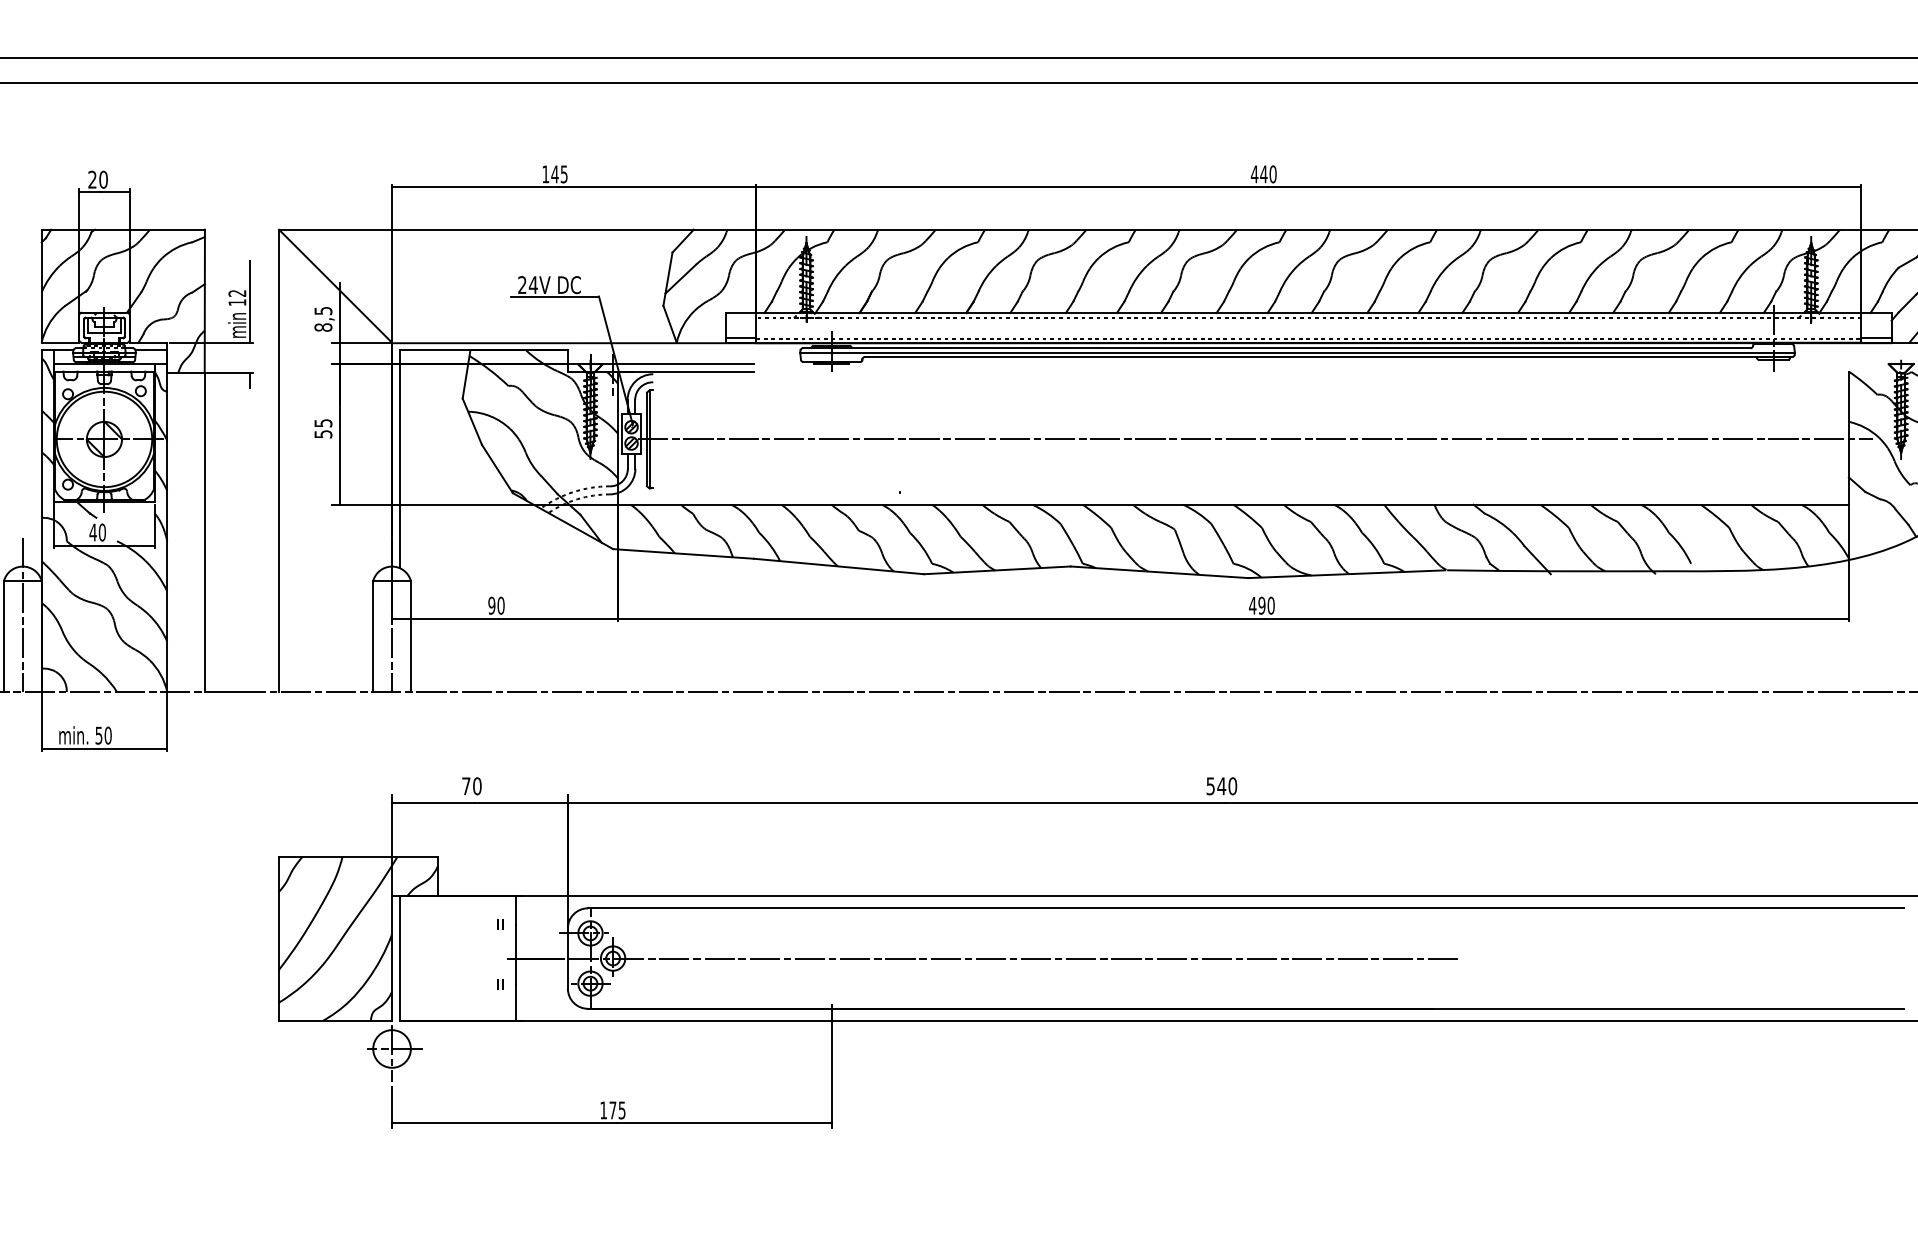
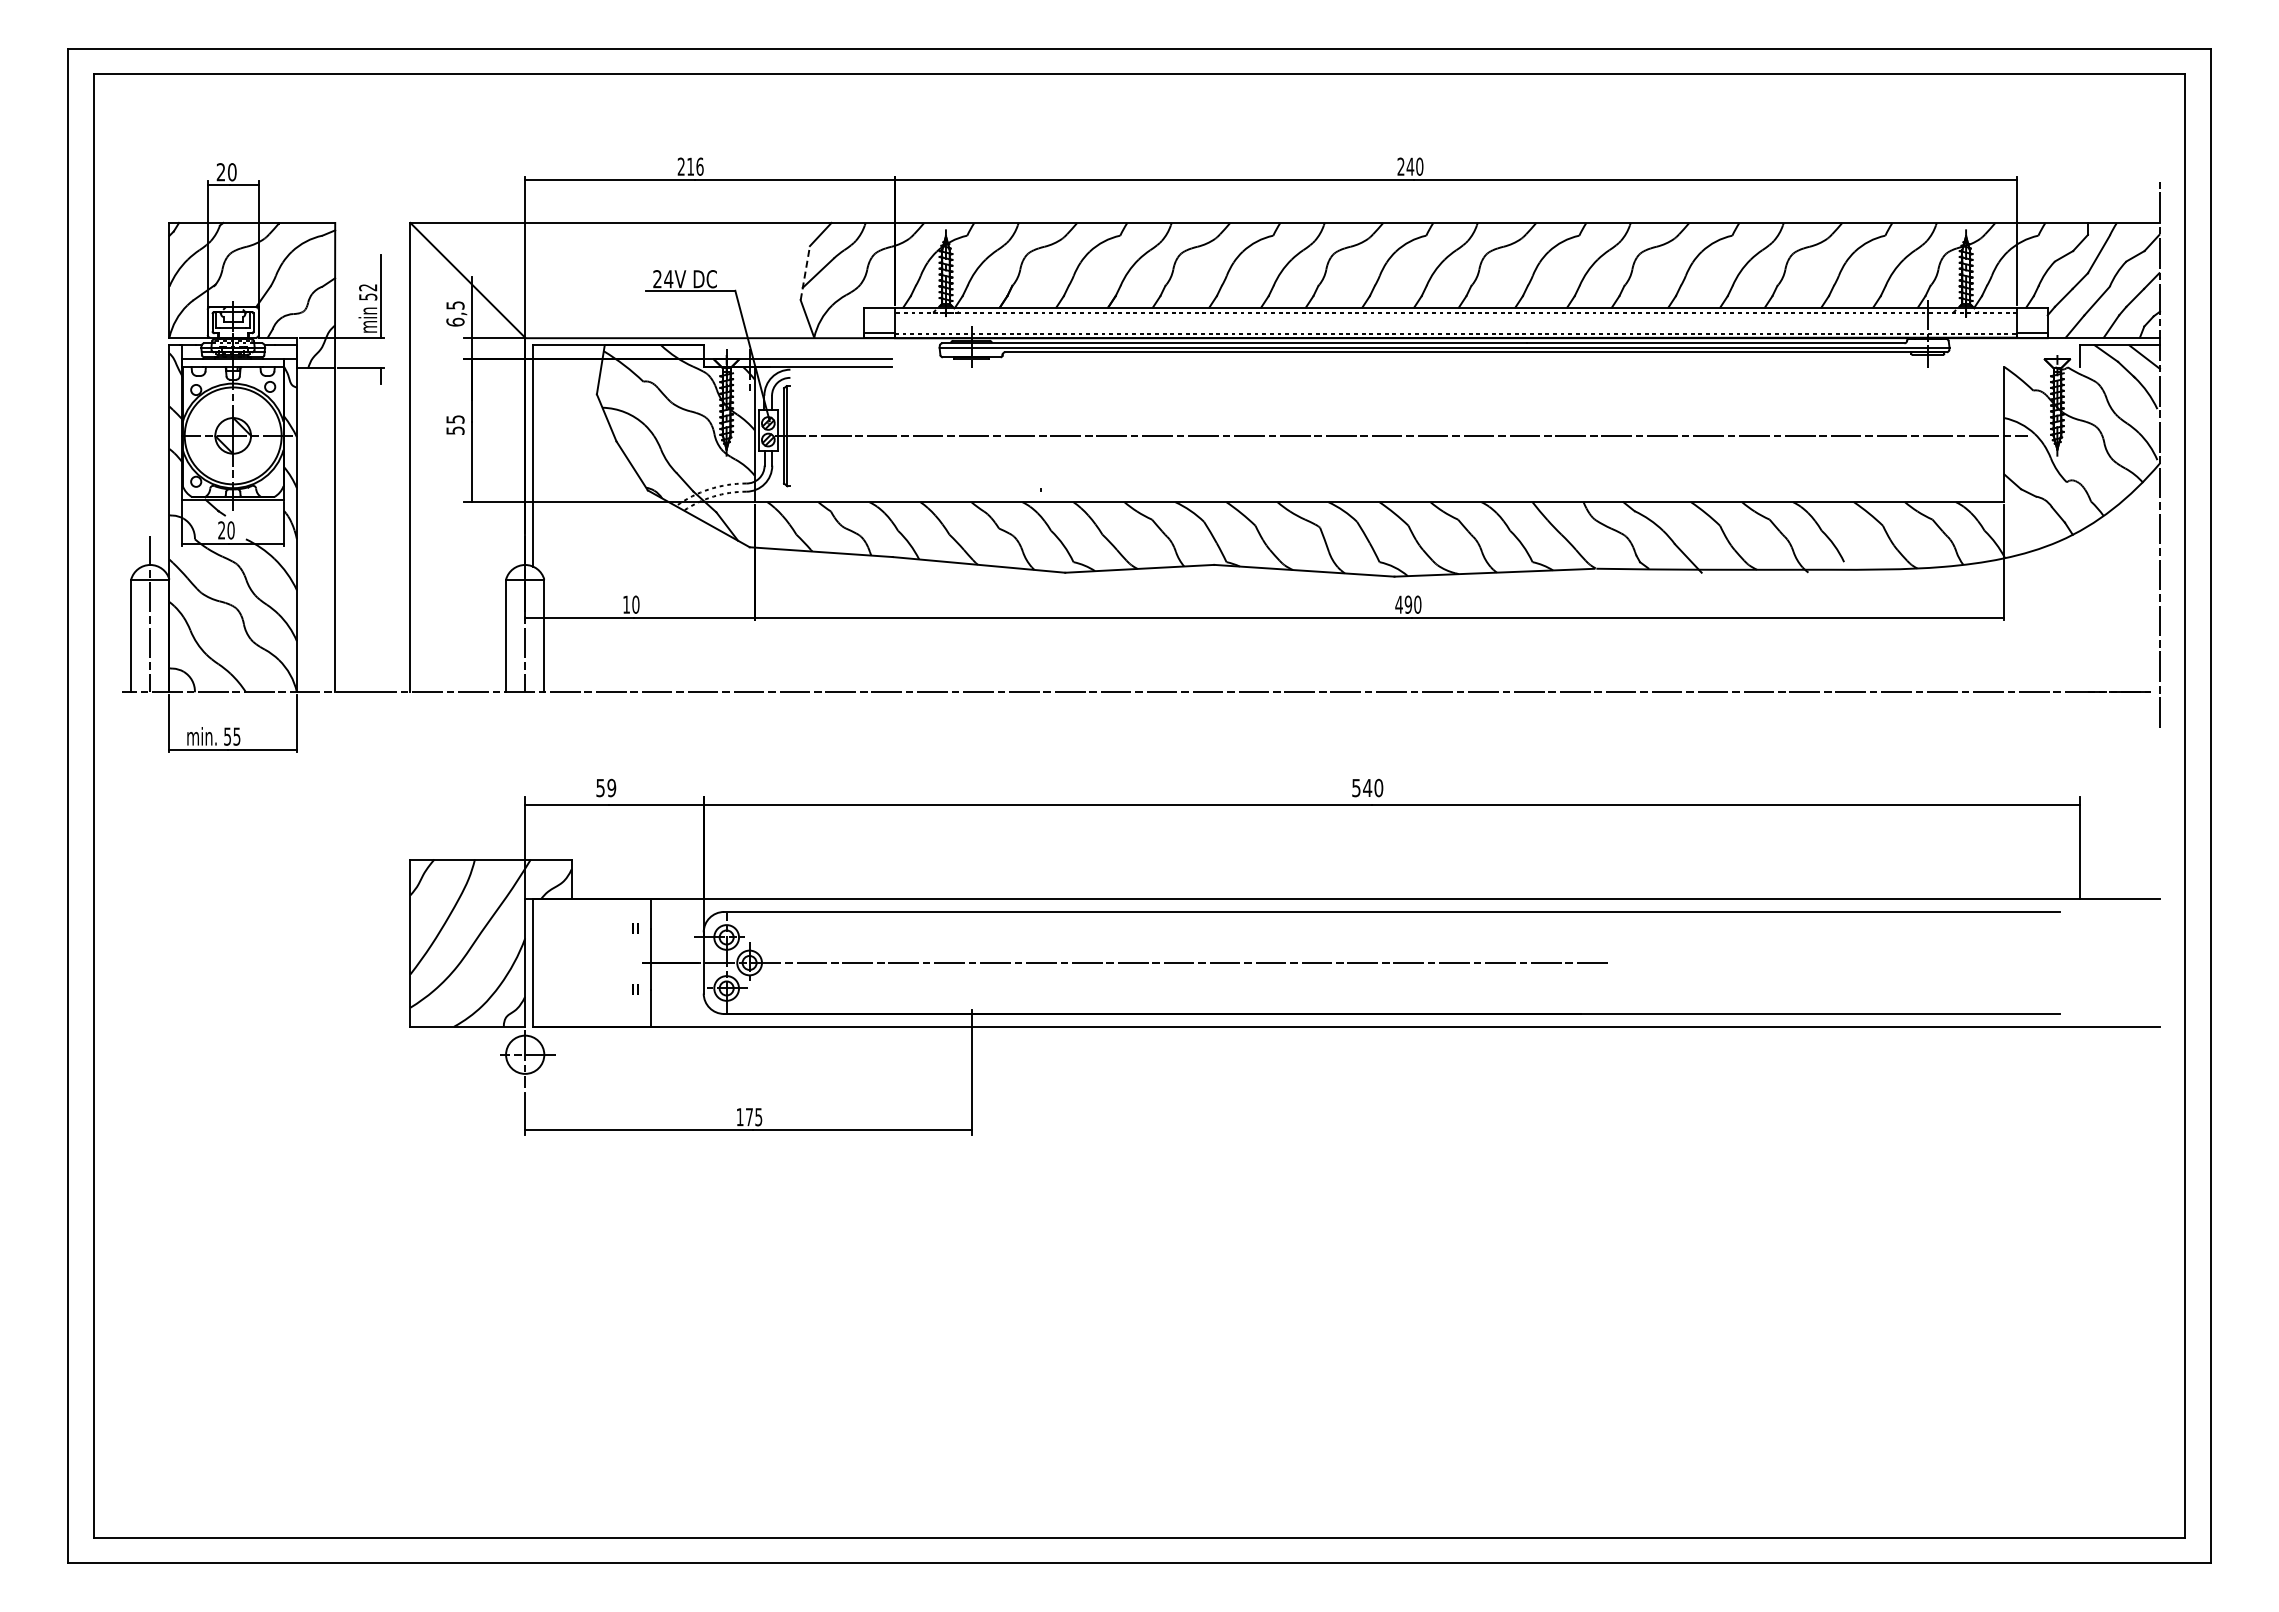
text: (554, 174) -> (690, 166), 145 -> 216
text: (1254, 174) -> (1400, 166), 440 -> 240
line: (668, 278) -> (805, 272), solid -> dashed
text: (237, 302) -> (368, 296), 12 -> 52
text: (323, 326) -> (455, 321), 8,5 -> 6,5
text: (92, 532) -> (221, 530), 40 -> 20
text: (491, 605) -> (626, 604), 90 -> 10
text: (107, 735) -> (236, 736), 50 -> 55
text: (472, 786) -> (606, 788), 70 -> 59

